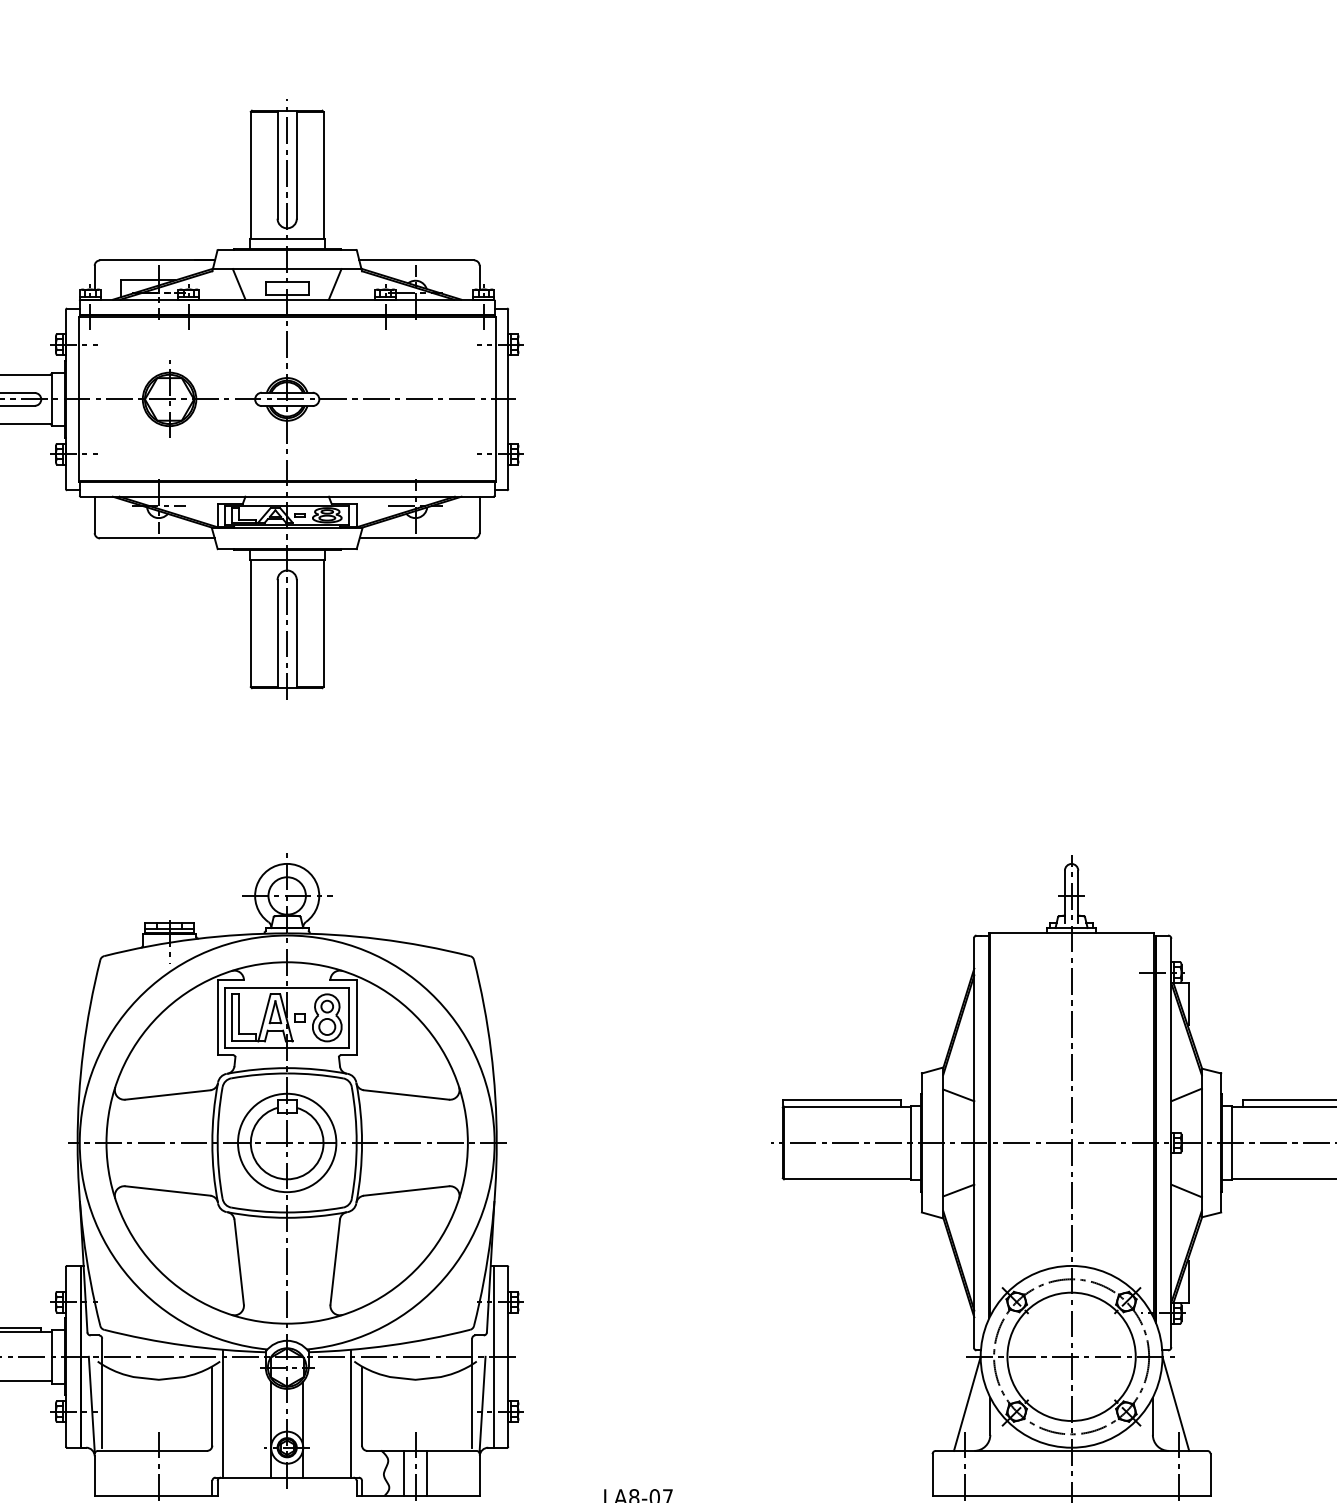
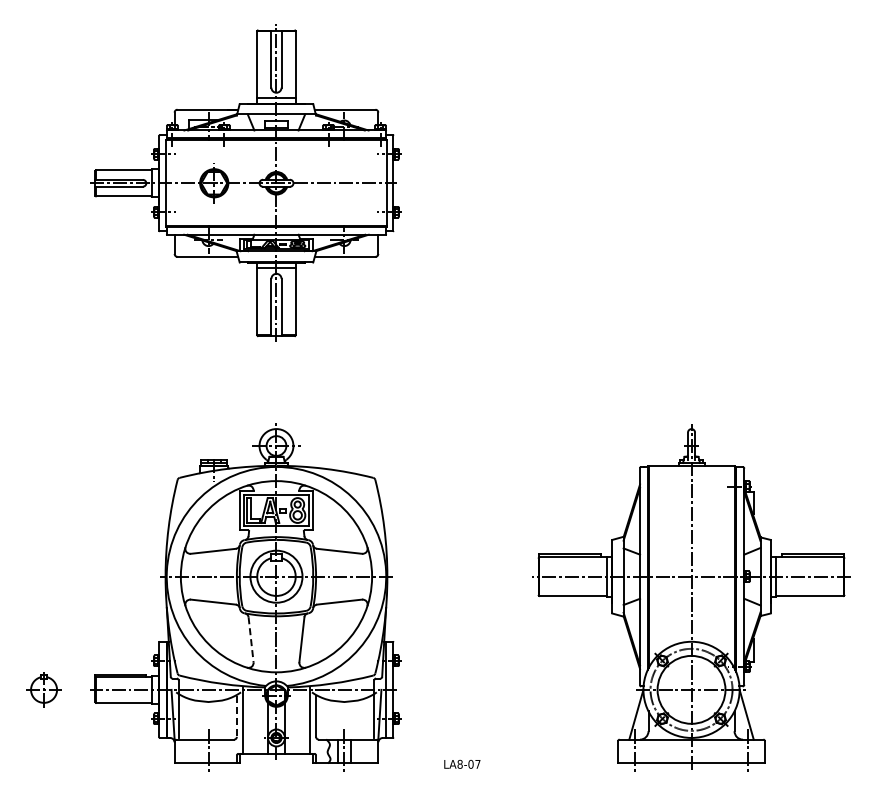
line: (239, 1261) -> (251, 639), solid -> dashed
line: (211, 1407) -> (236, 716), solid -> dashed

